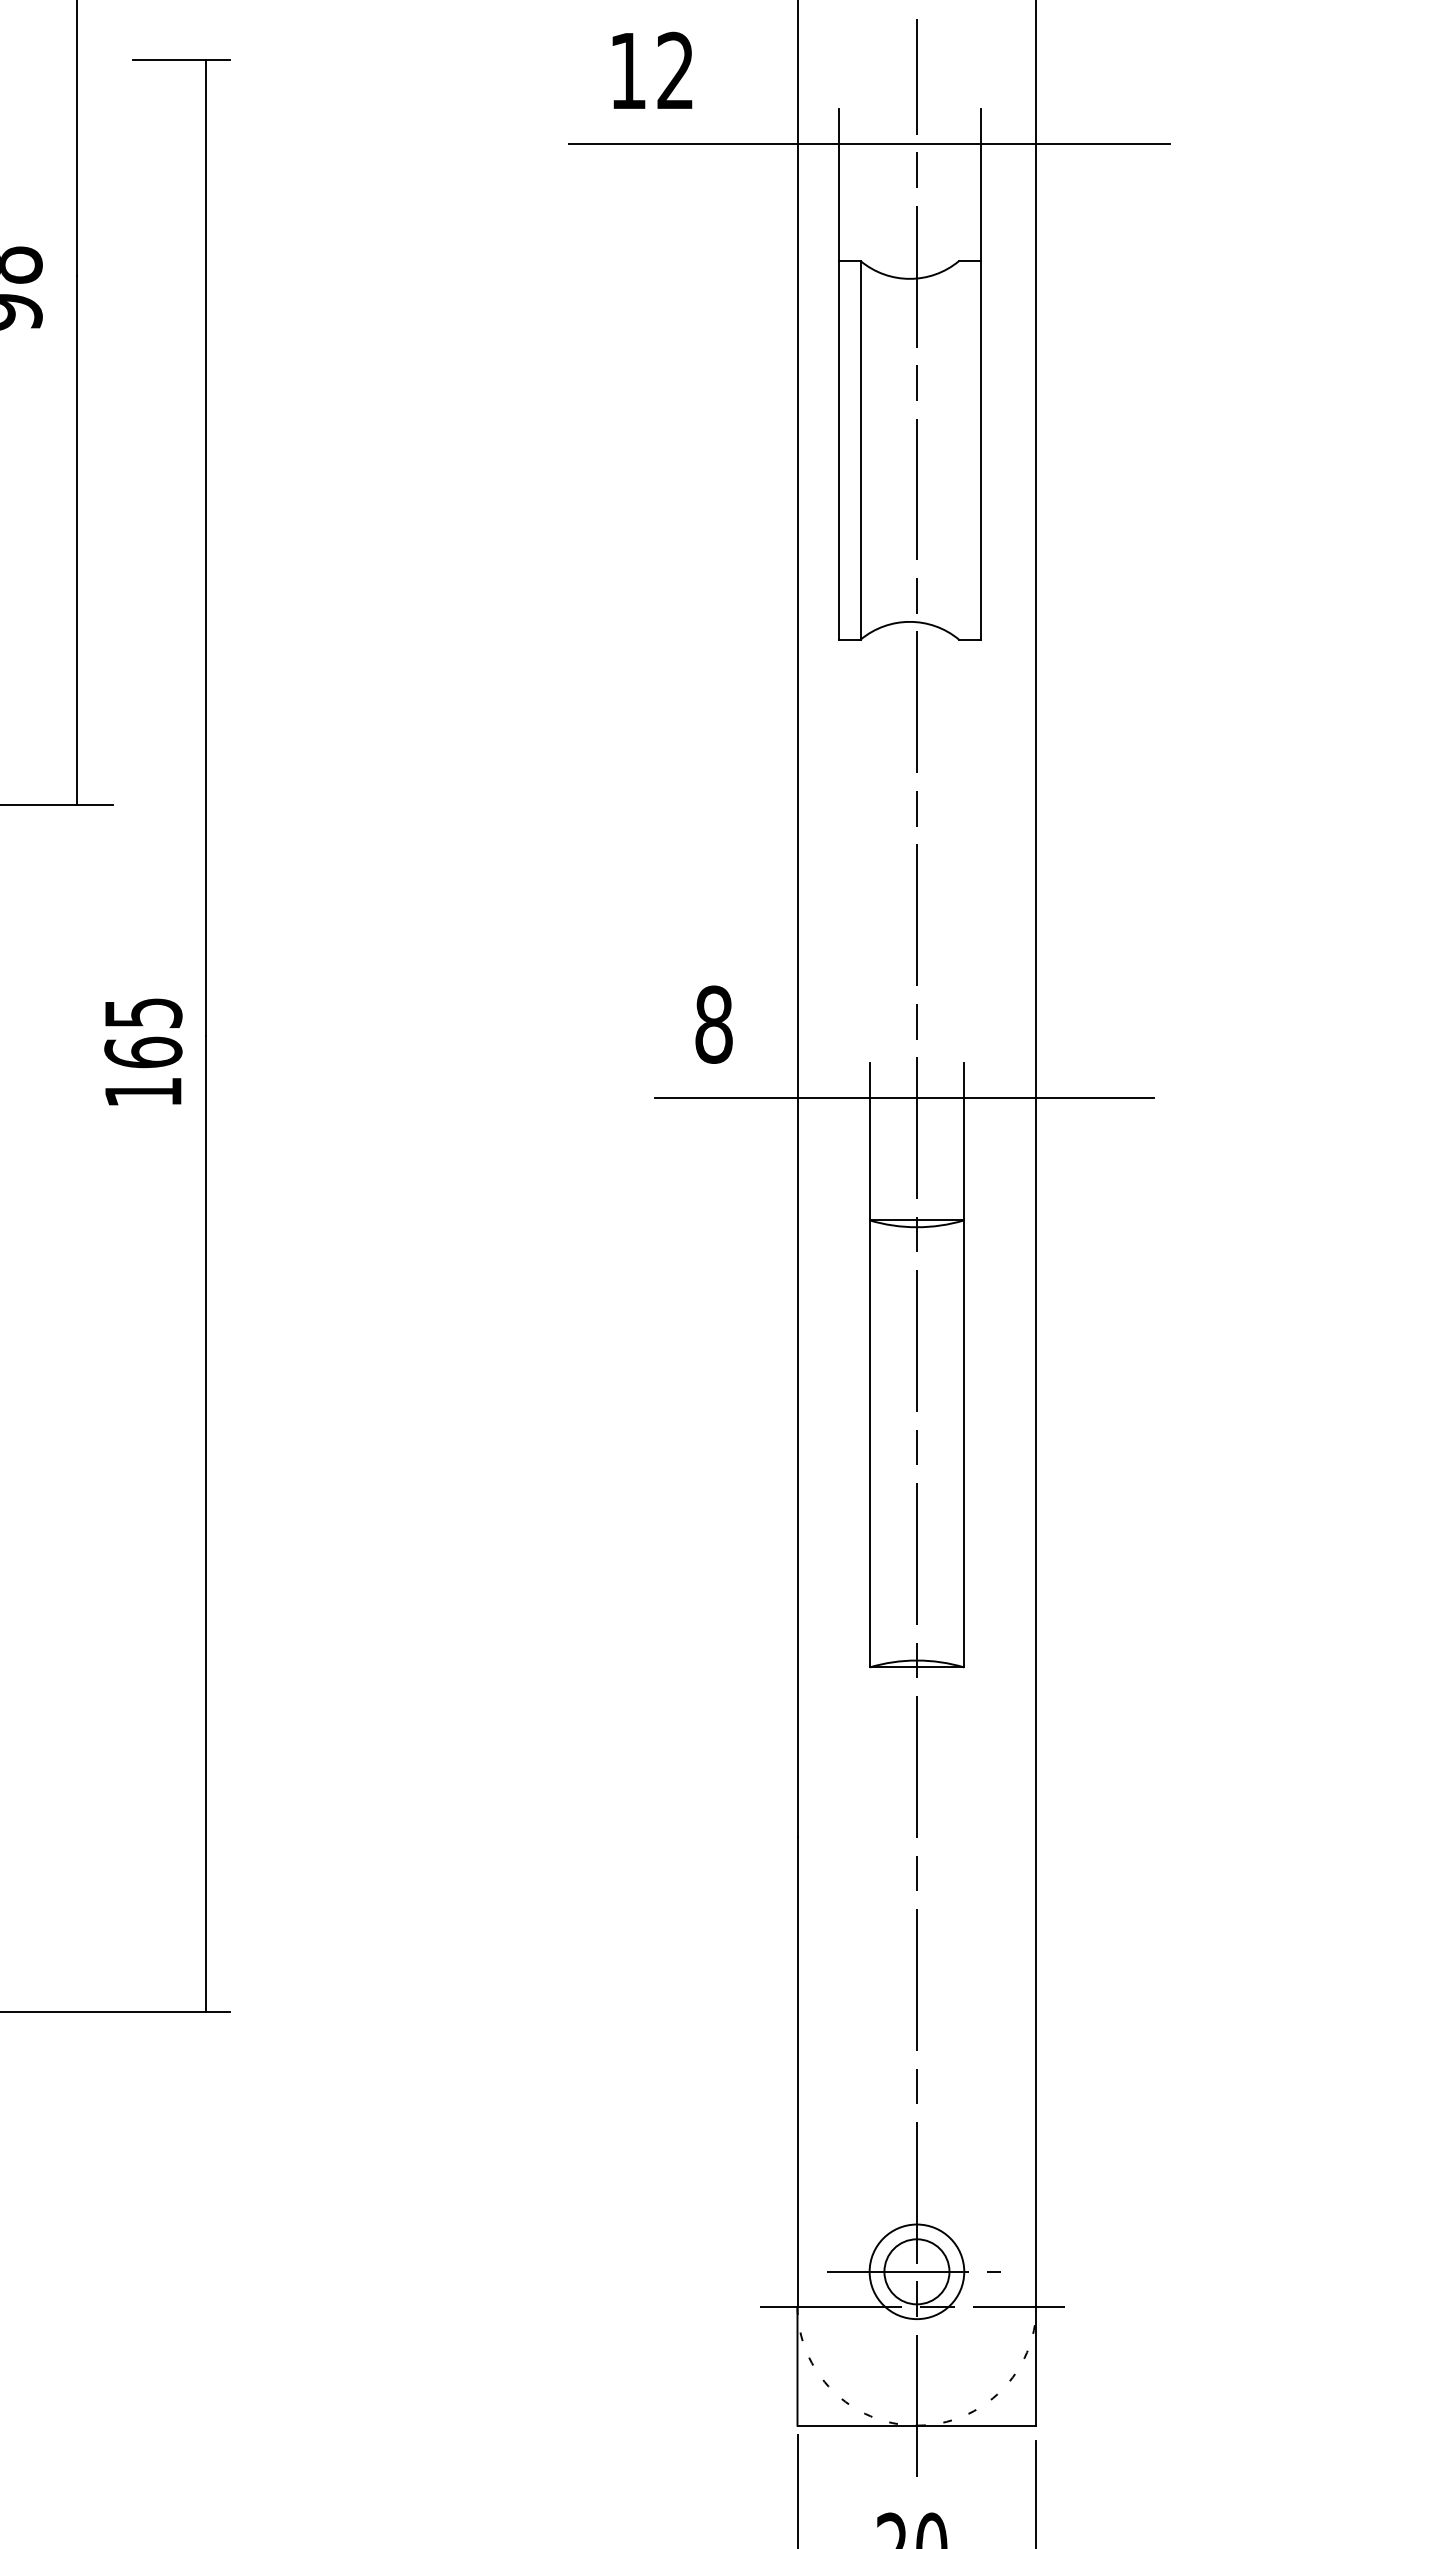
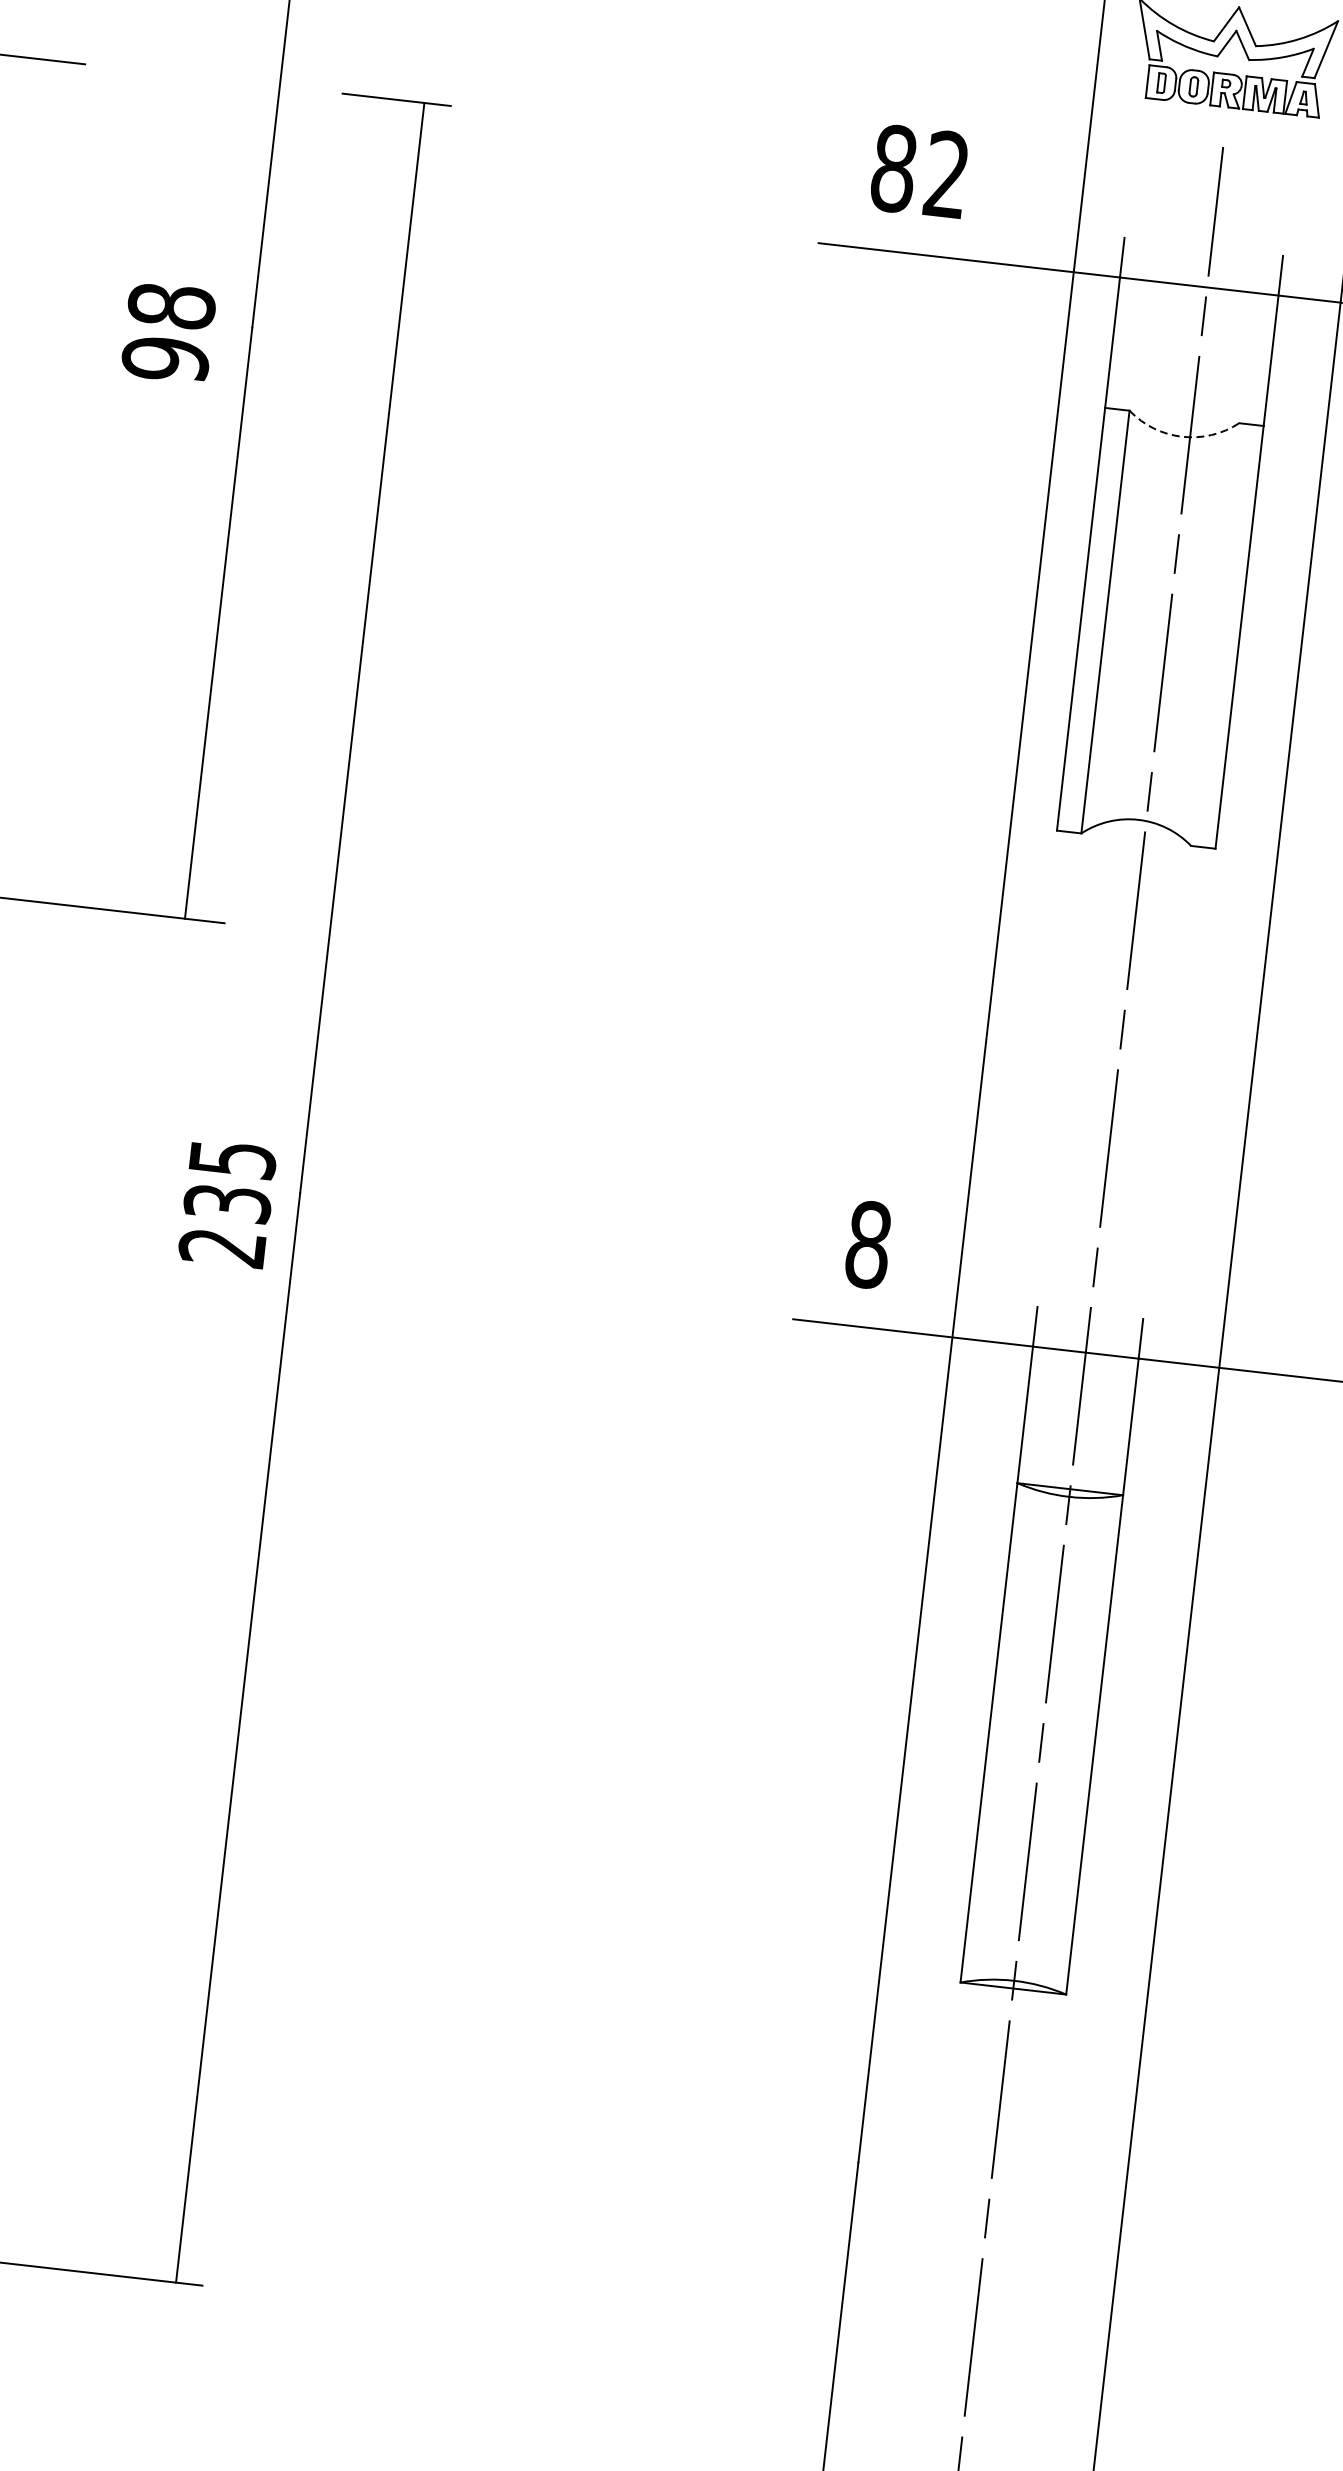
text: (627, 70) -> (893, 168), 12 -> 82
arc: (909, 278) -> (1181, 436), solid -> dashed
text: (143, 1071) -> (225, 1224), 165 -> 235

